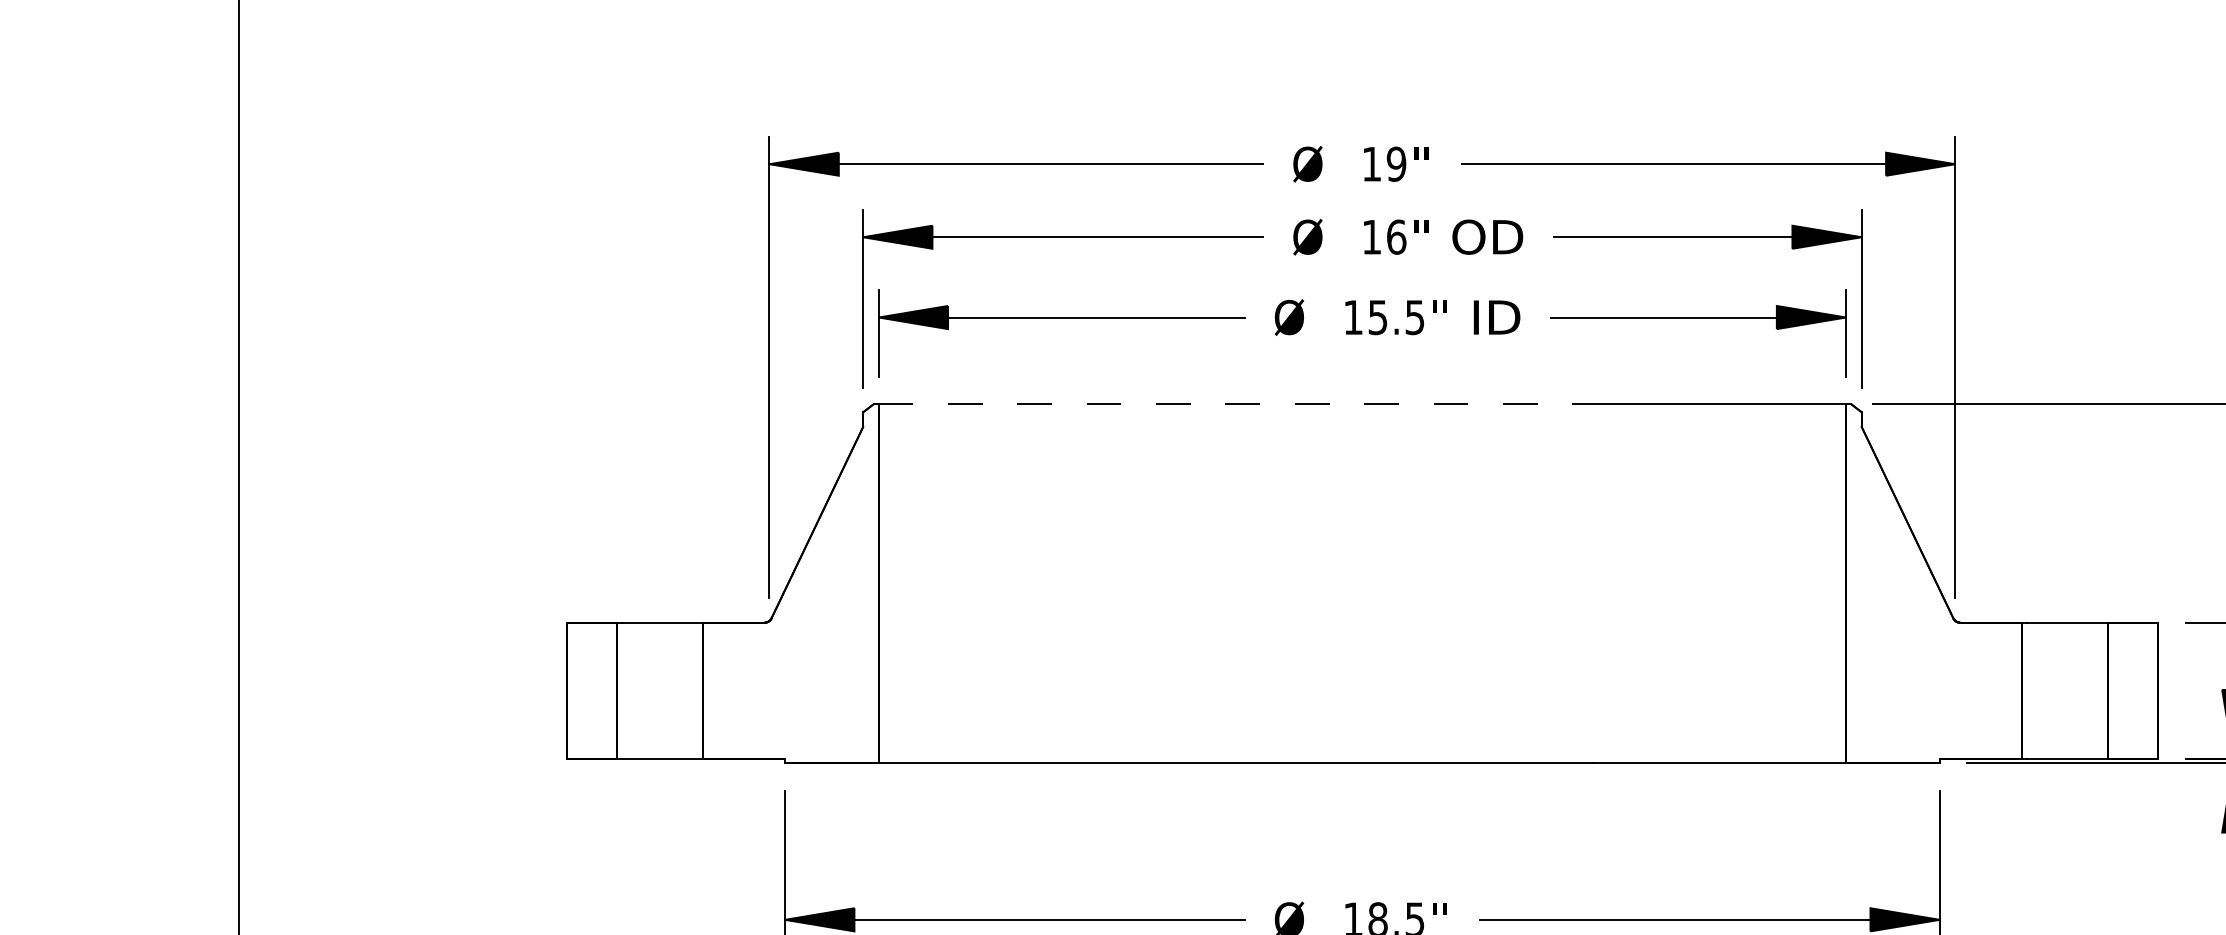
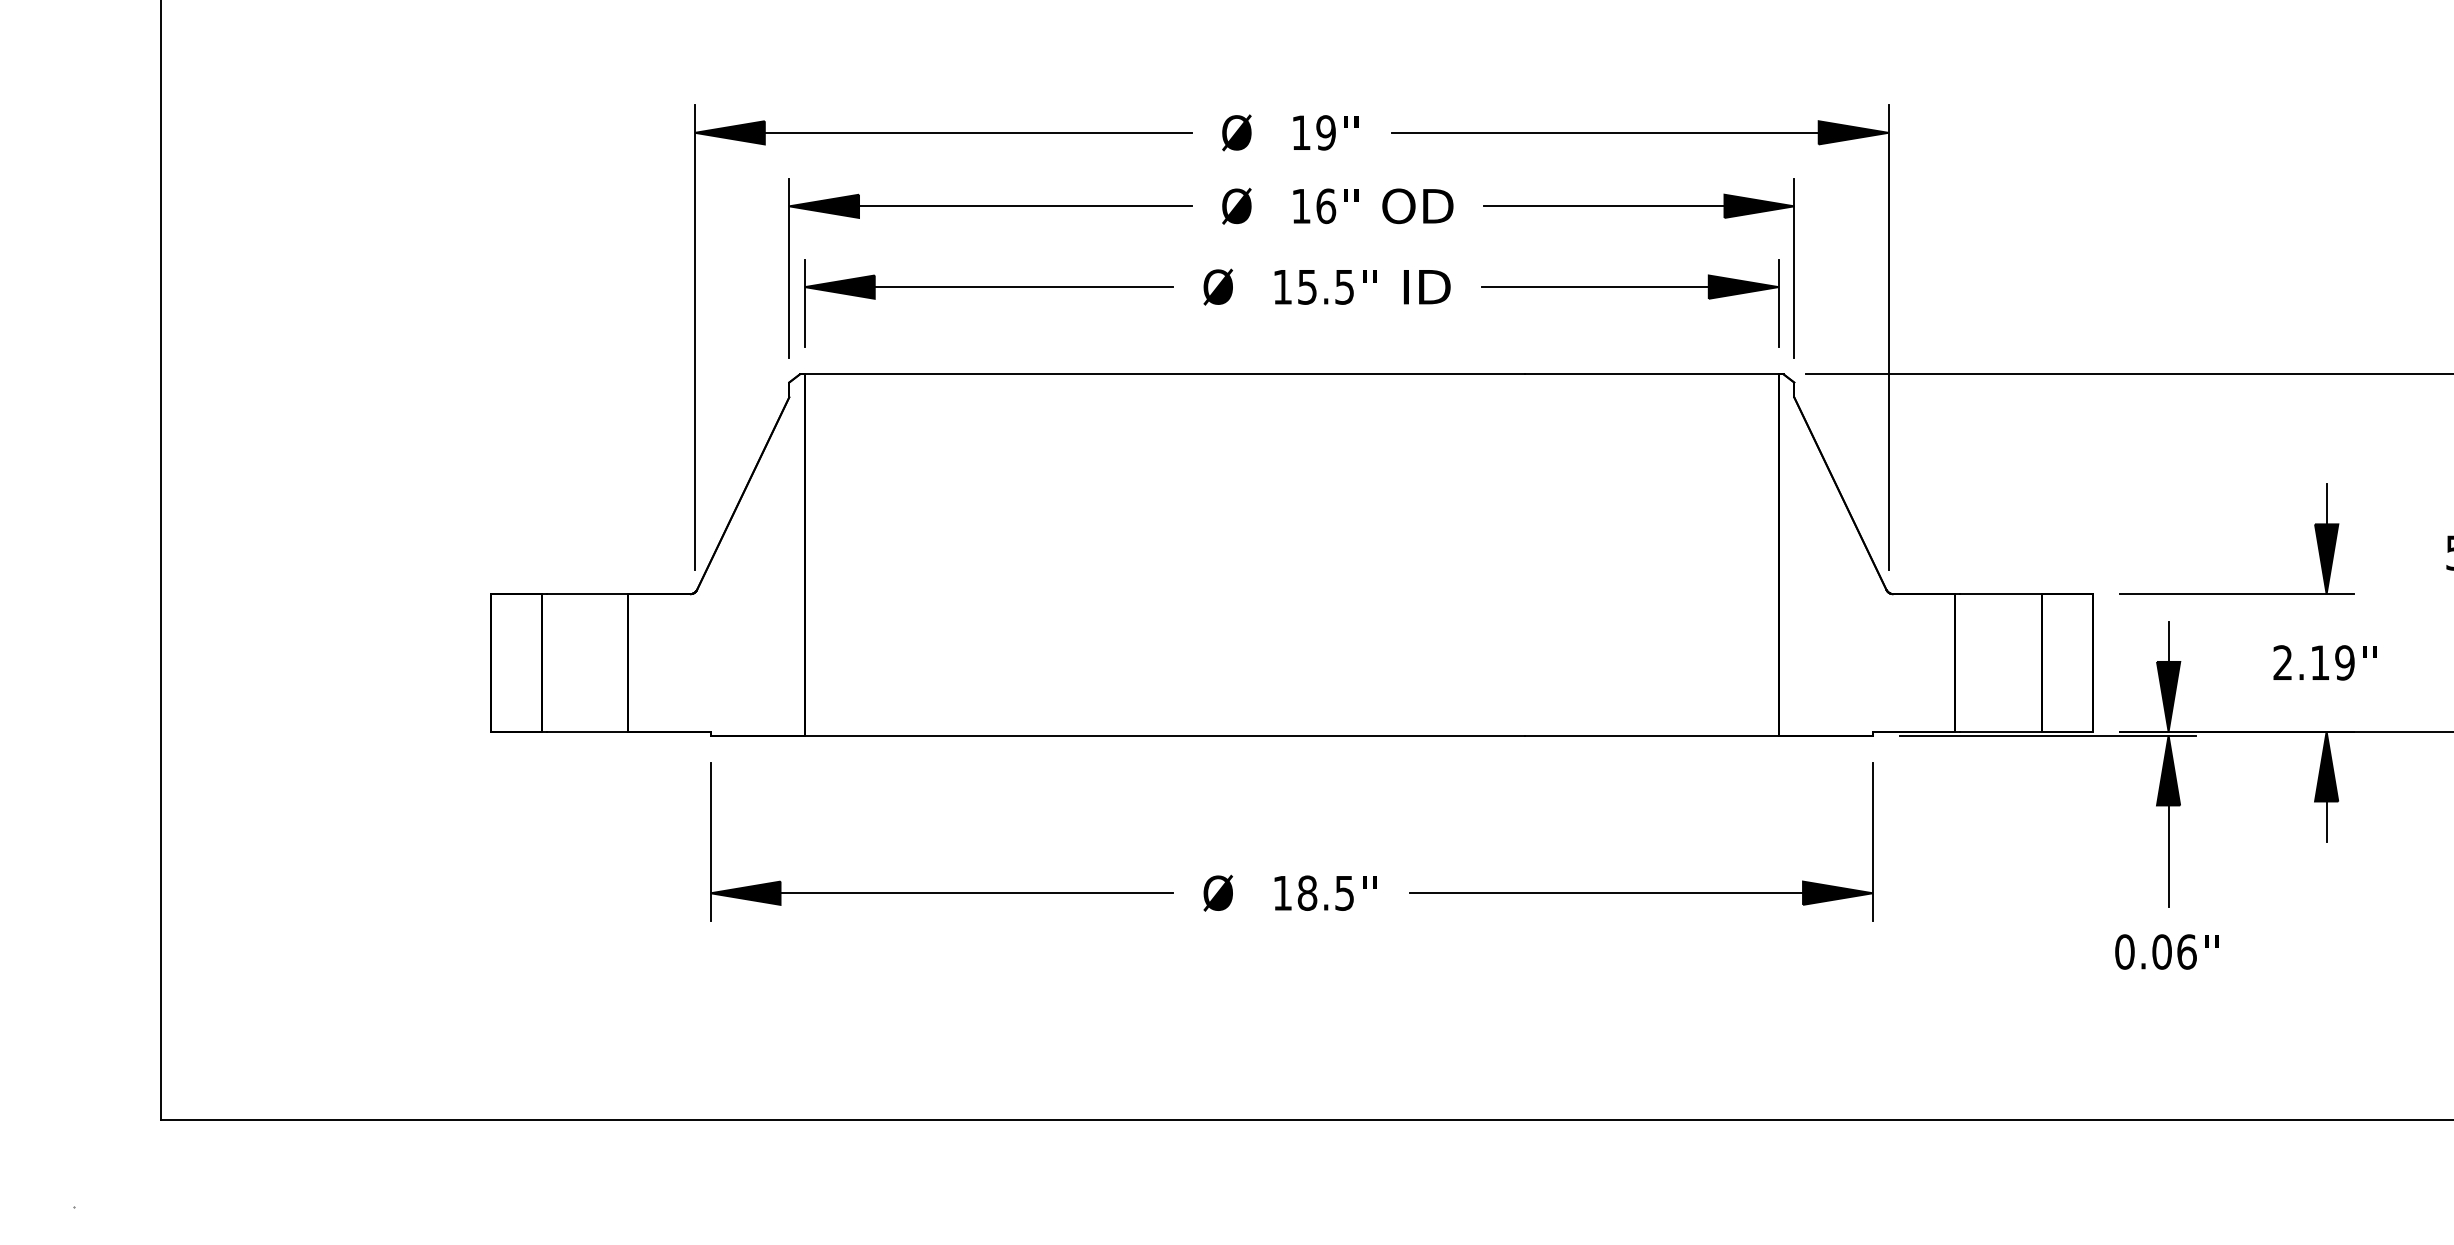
line: (1236, 404) -> (1165, 374), dashed -> solid

